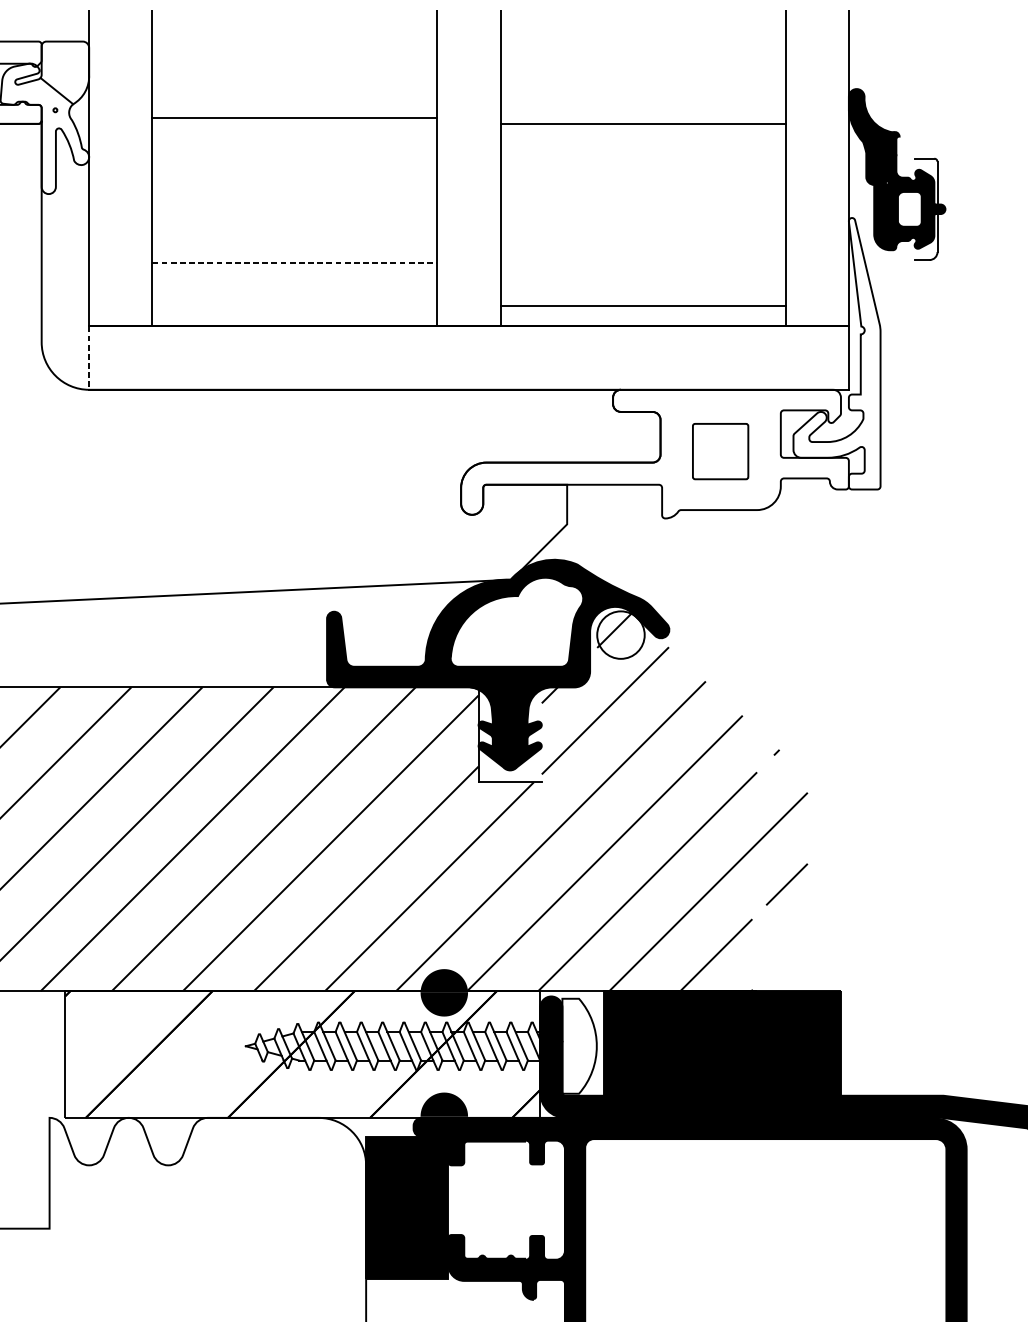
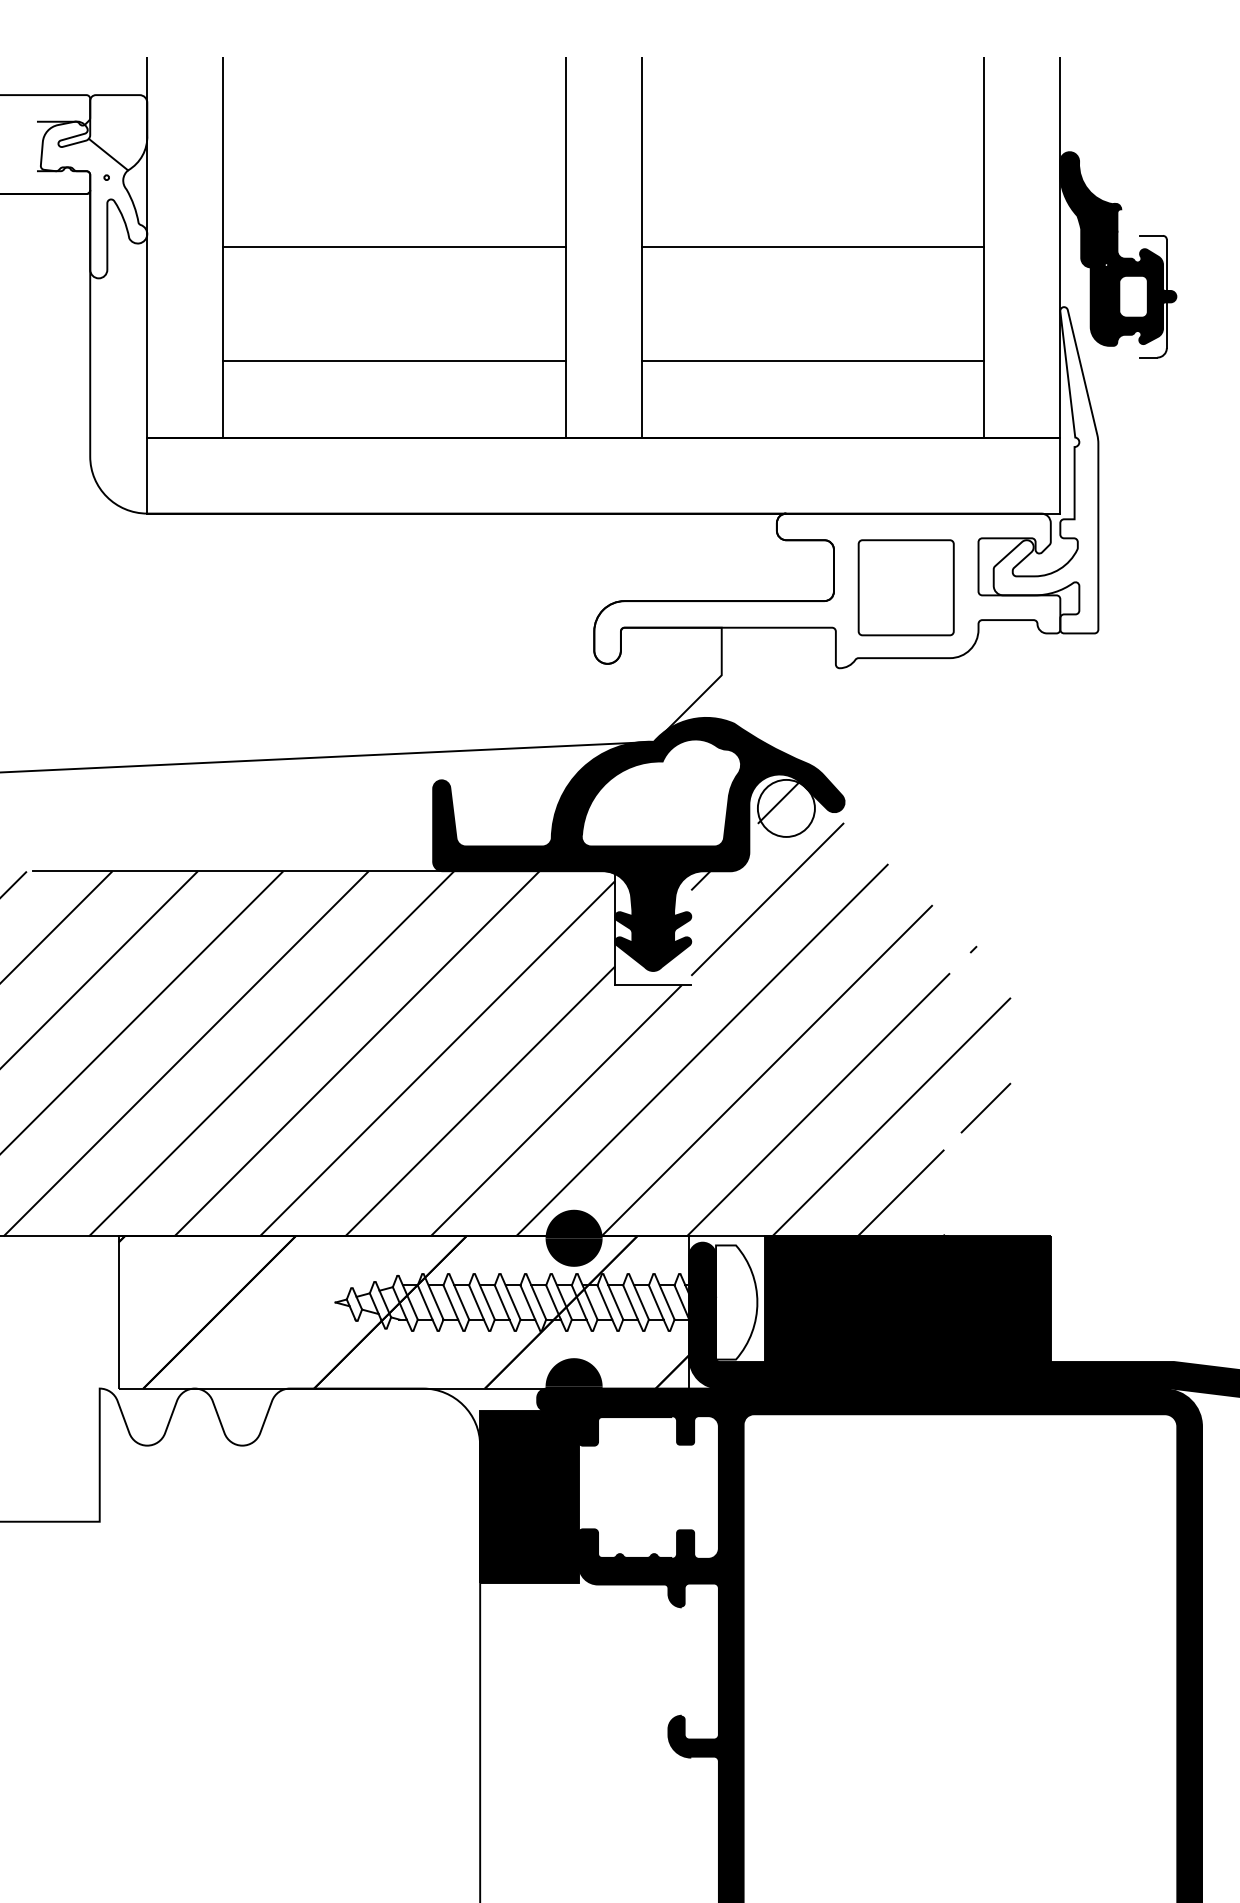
line: (294, 118) -> (394, 247), moved
line: (642, 124) -> (812, 247), moved
line: (295, 263) -> (395, 361), dashed -> solid
line: (642, 306) -> (812, 361), moved
line: (89, 358) -> (147, 476), dashed -> solid
part: (720, 451) -> (905, 587), size x1.43

